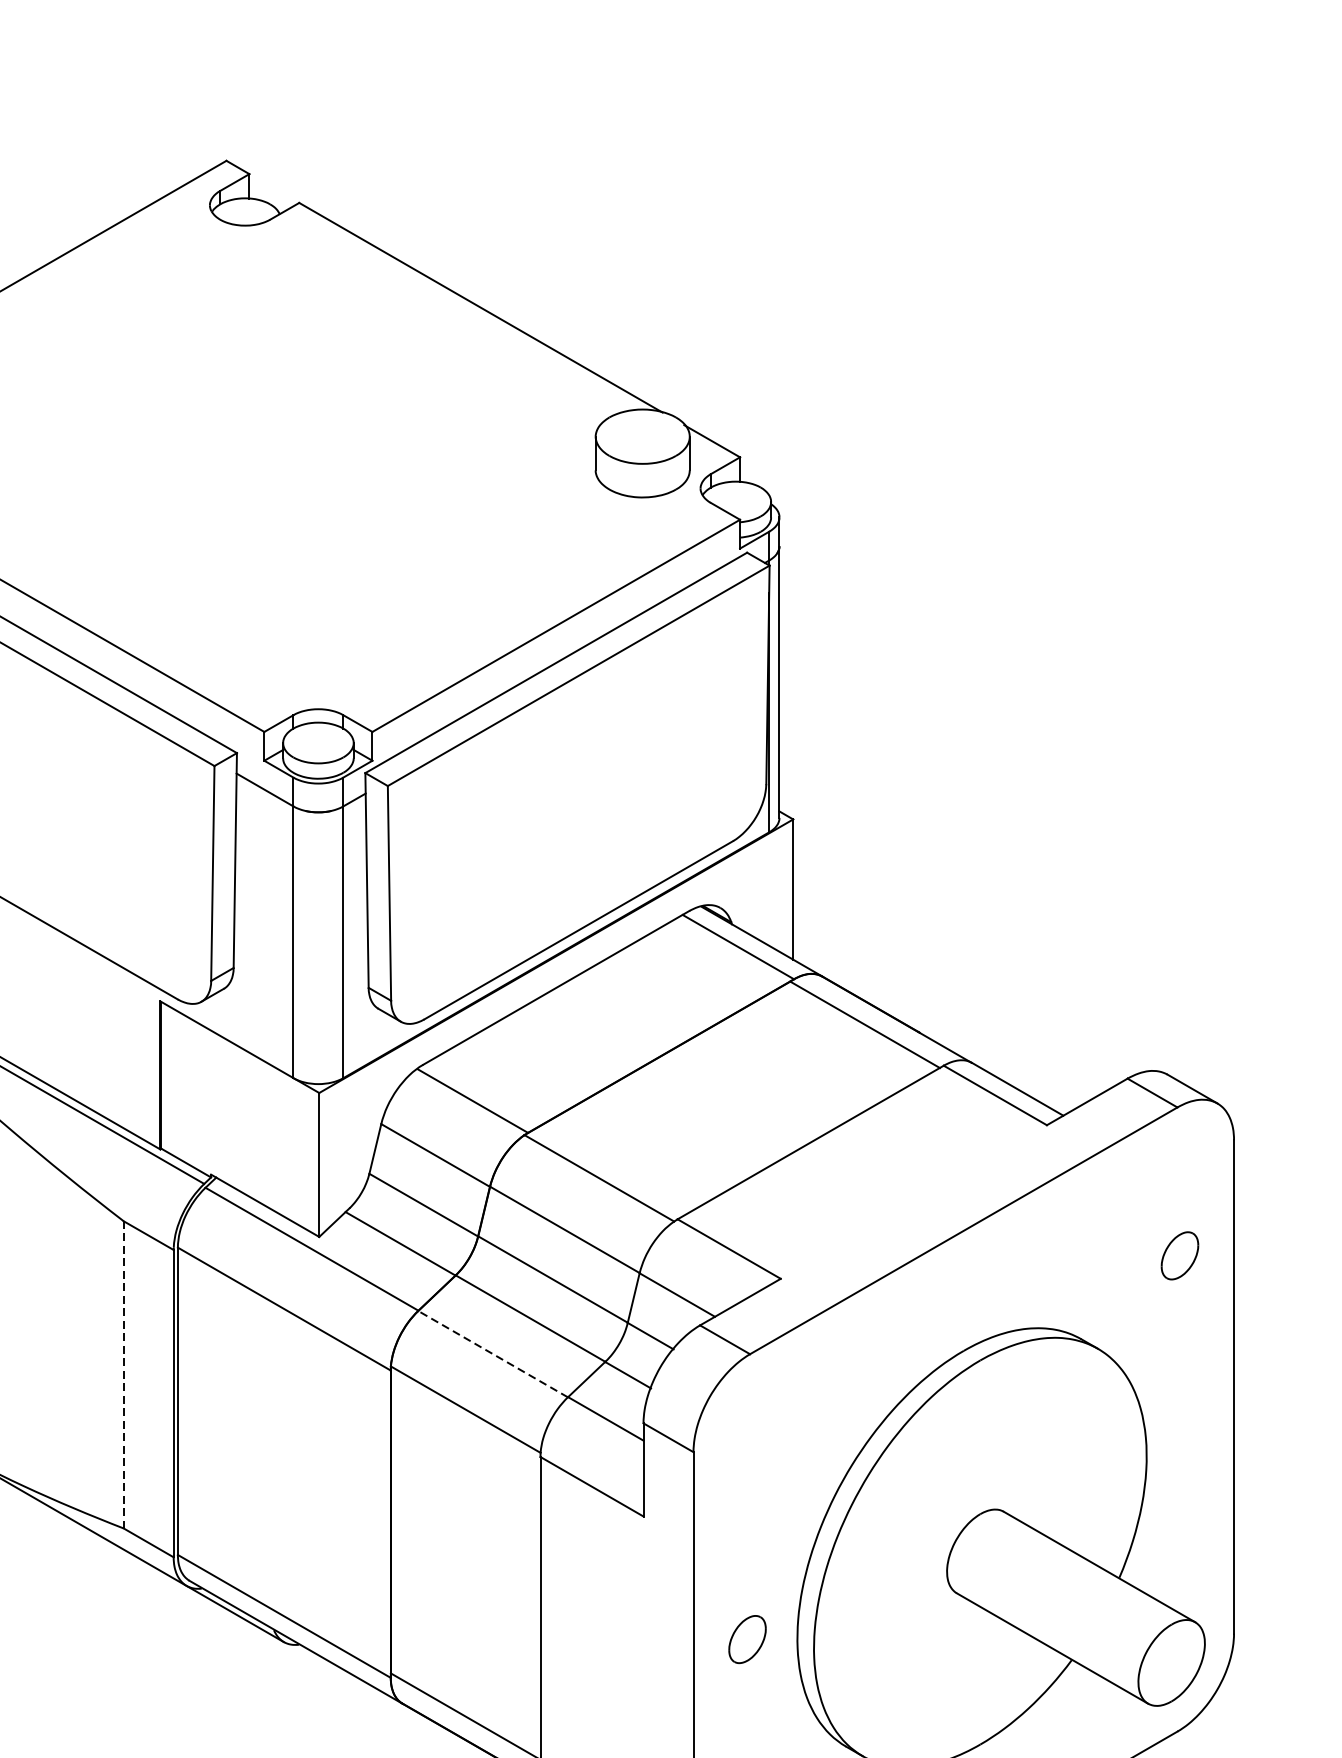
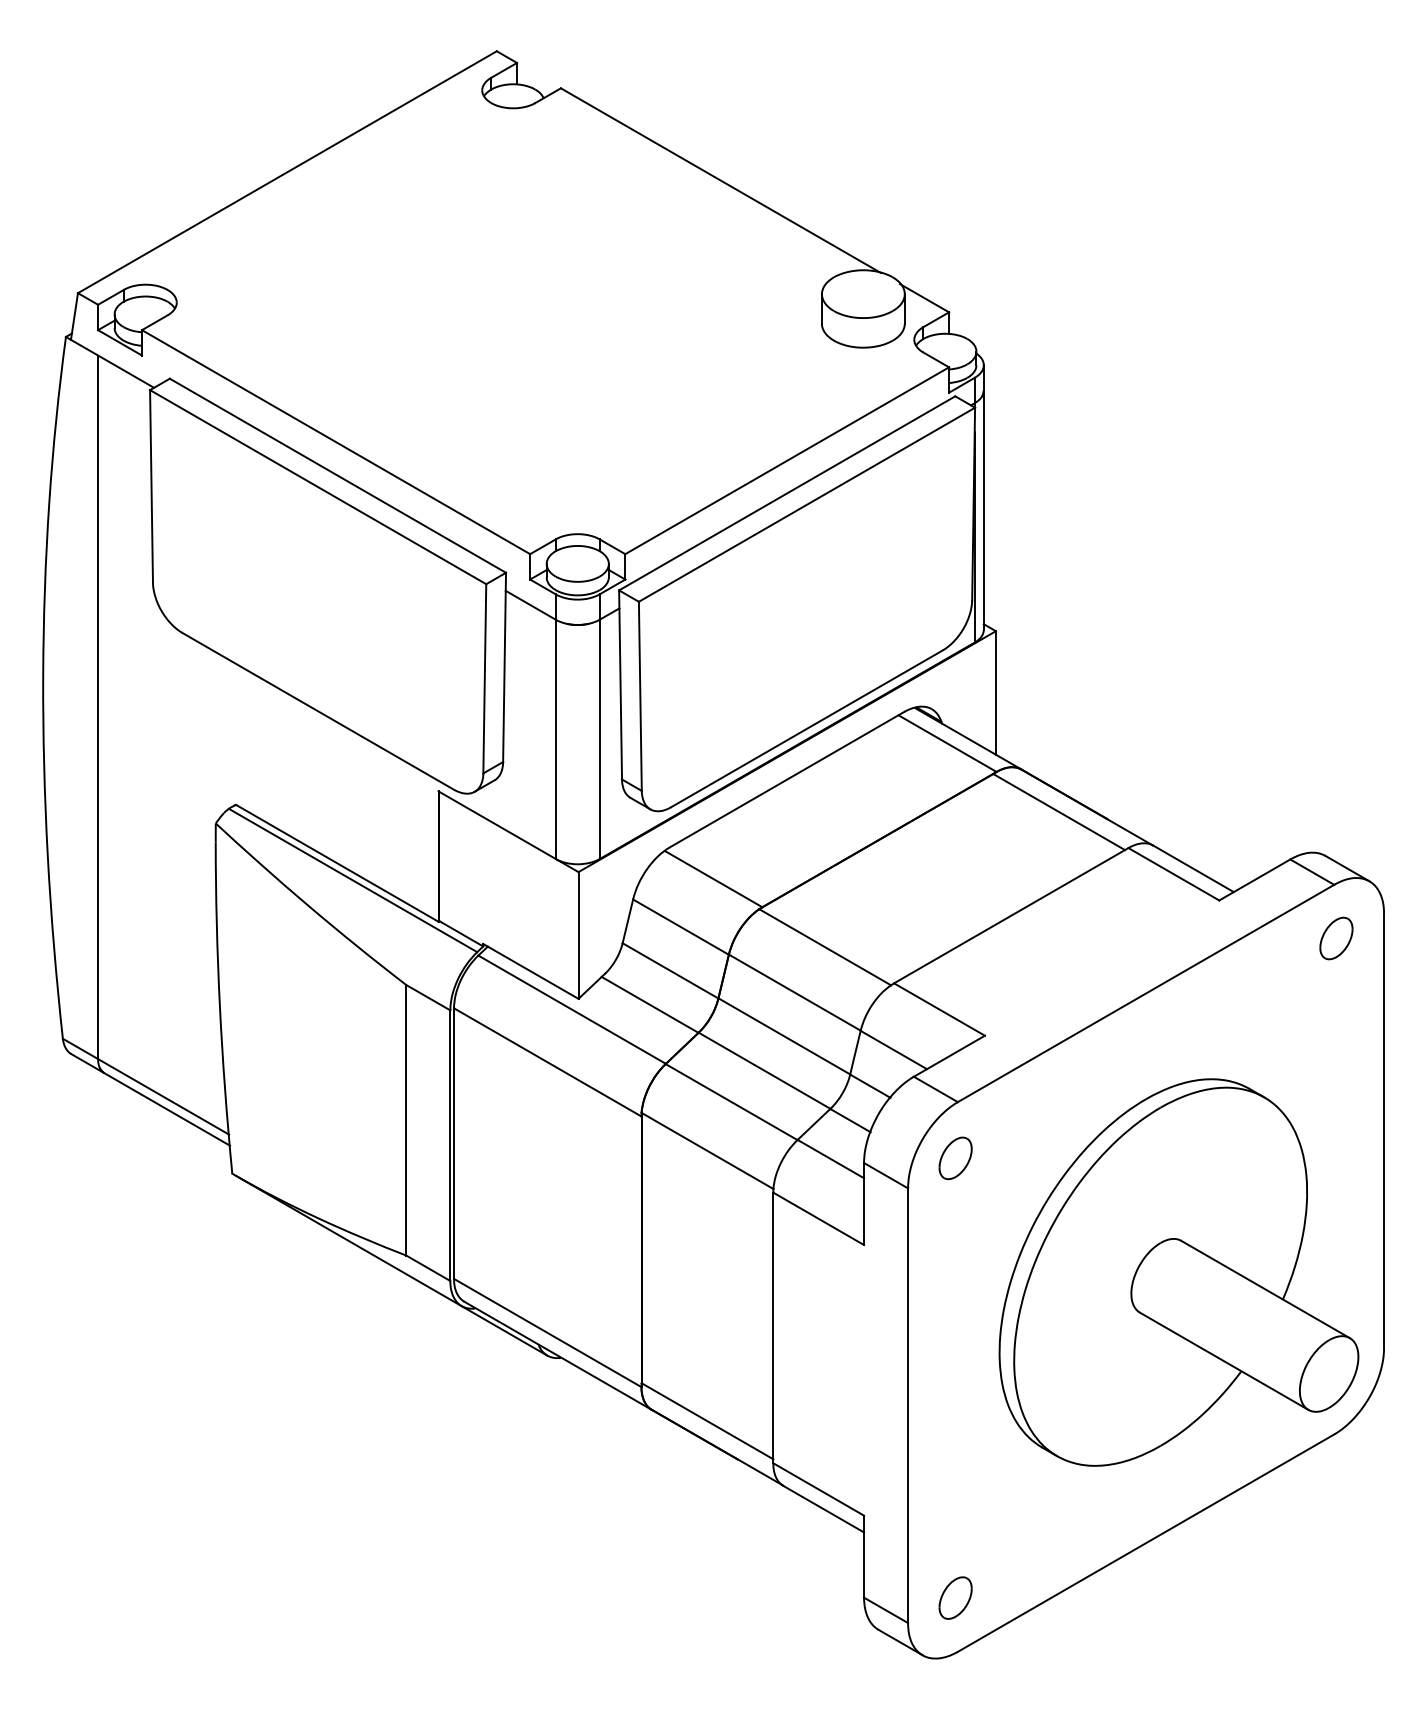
part: (1180, 1255) -> (1336, 938), moved
line: (492, 1353) -> (731, 1101), dashed -> solid
line: (123, 1373) -> (406, 1119), dashed -> solid
part: (747, 1639) -> (955, 1158), moved

